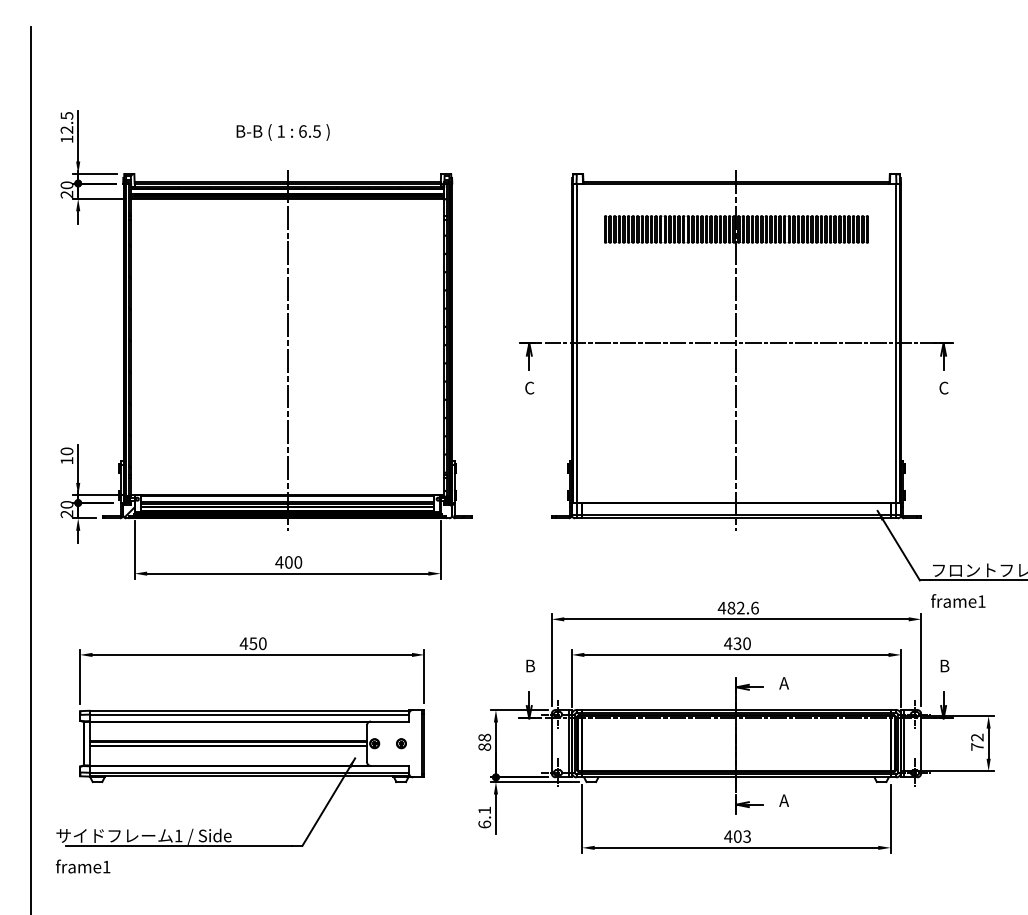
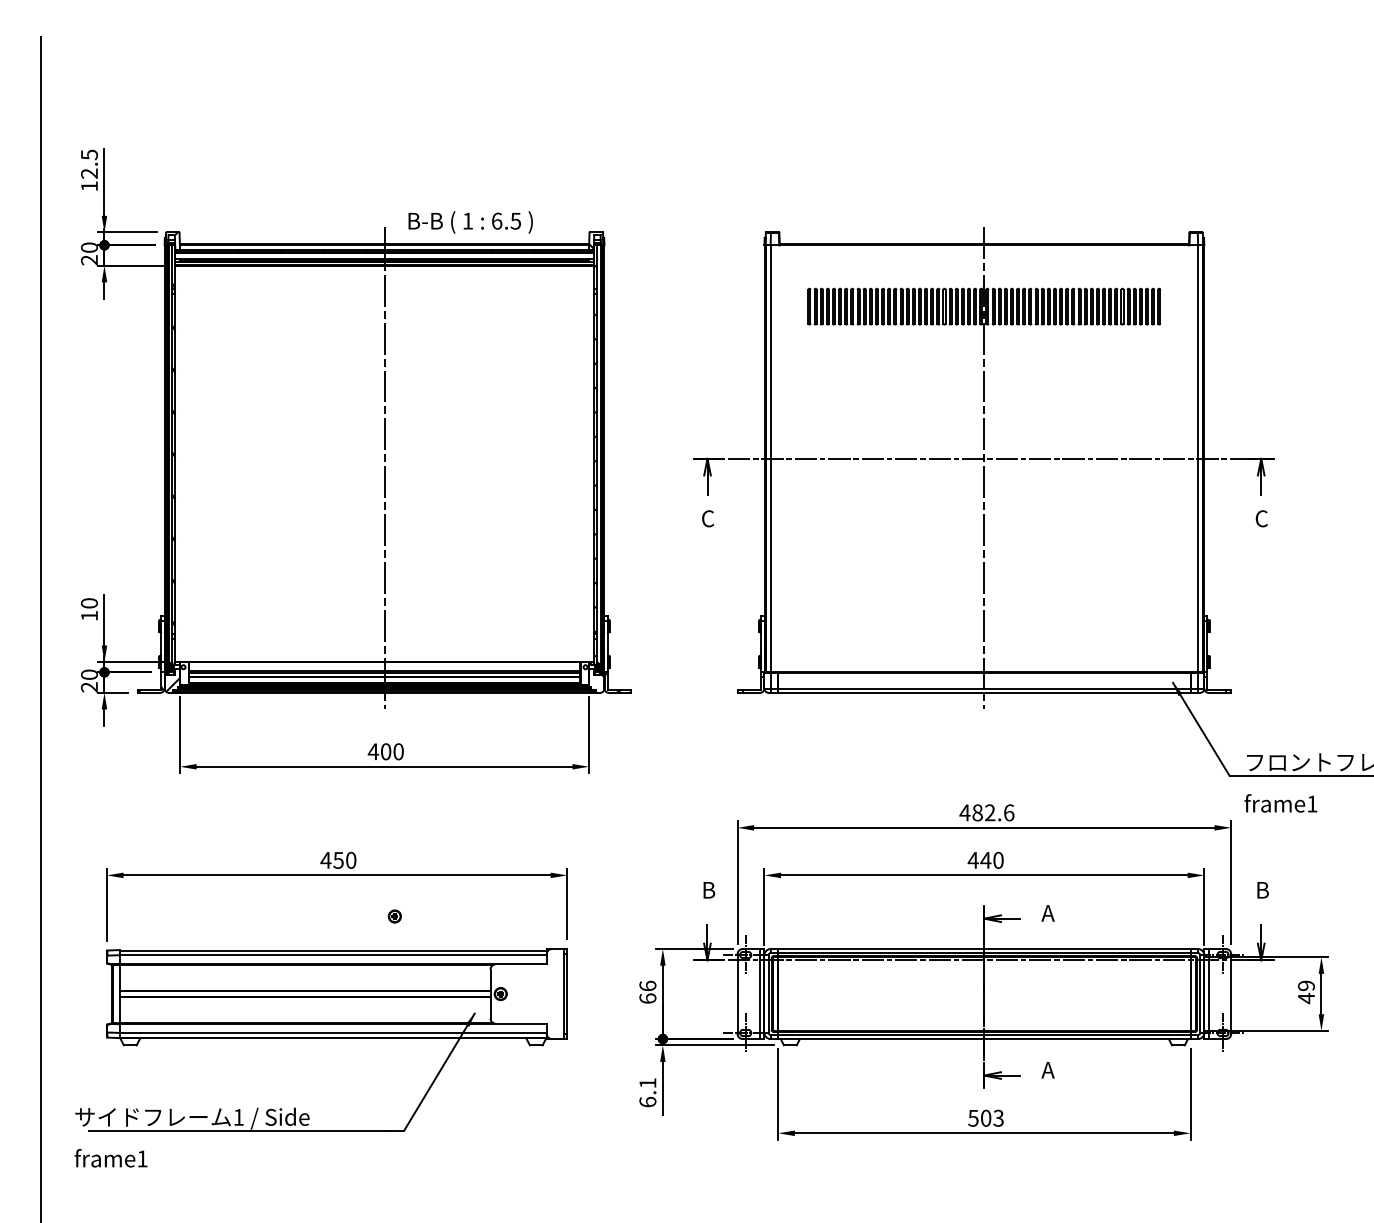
text: (282, 132) -> (469, 222), moved
text: (737, 643) -> (985, 860), 430 -> 440
text: (484, 741) -> (647, 991), 88 -> 66
text: (977, 742) -> (1306, 992), 72 -> 49
part: (401, 743) -> (394, 916), moved
text: (728, 836) -> (973, 1118), 403 -> 503

